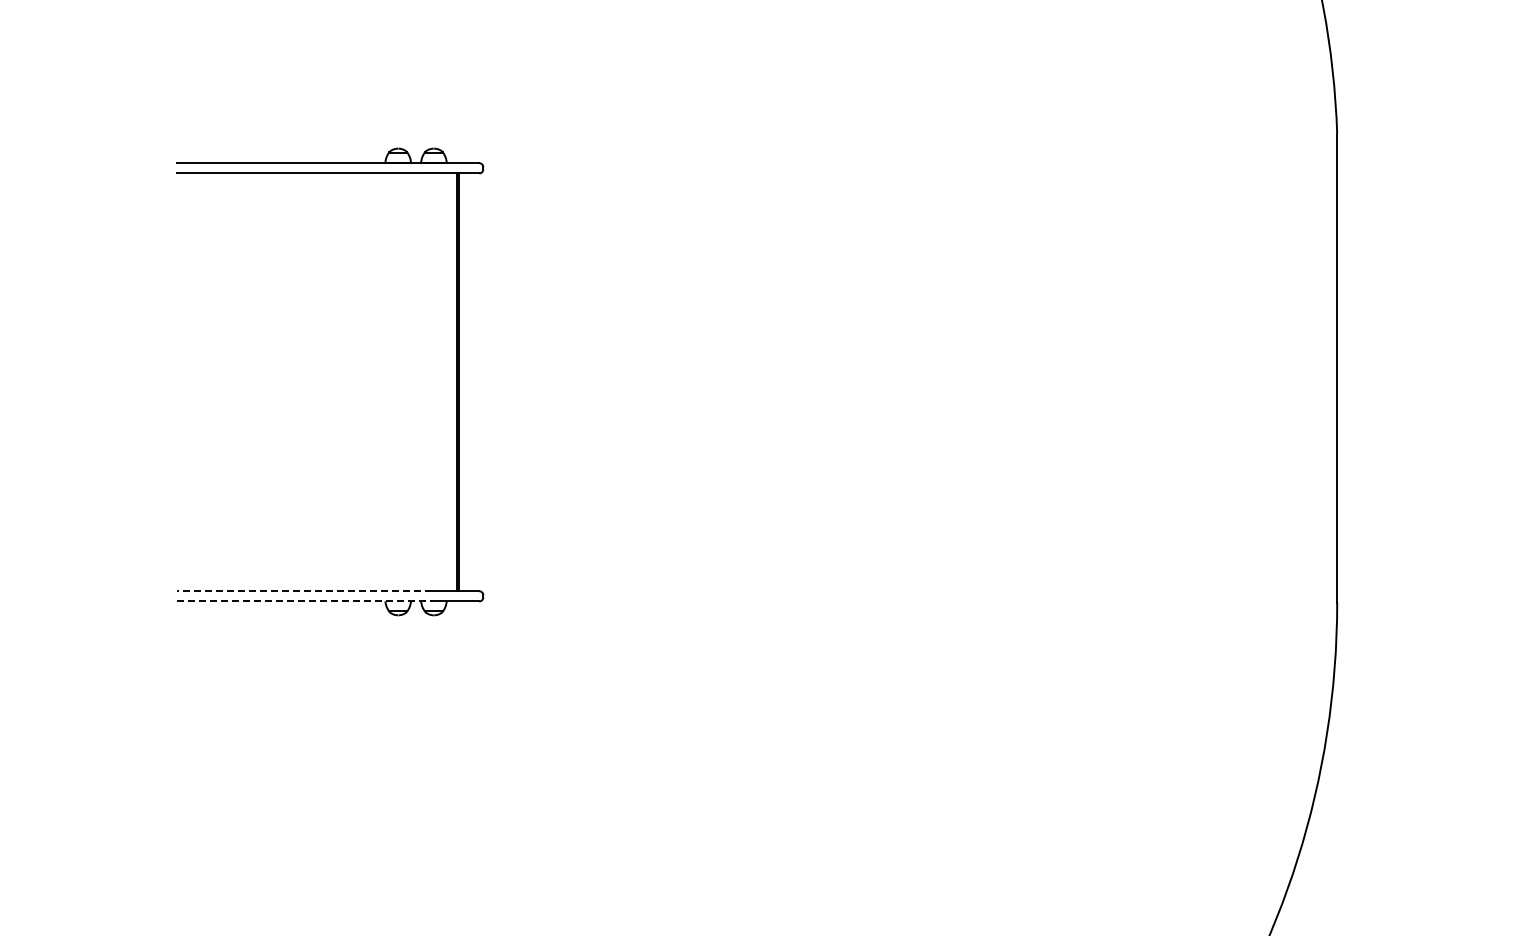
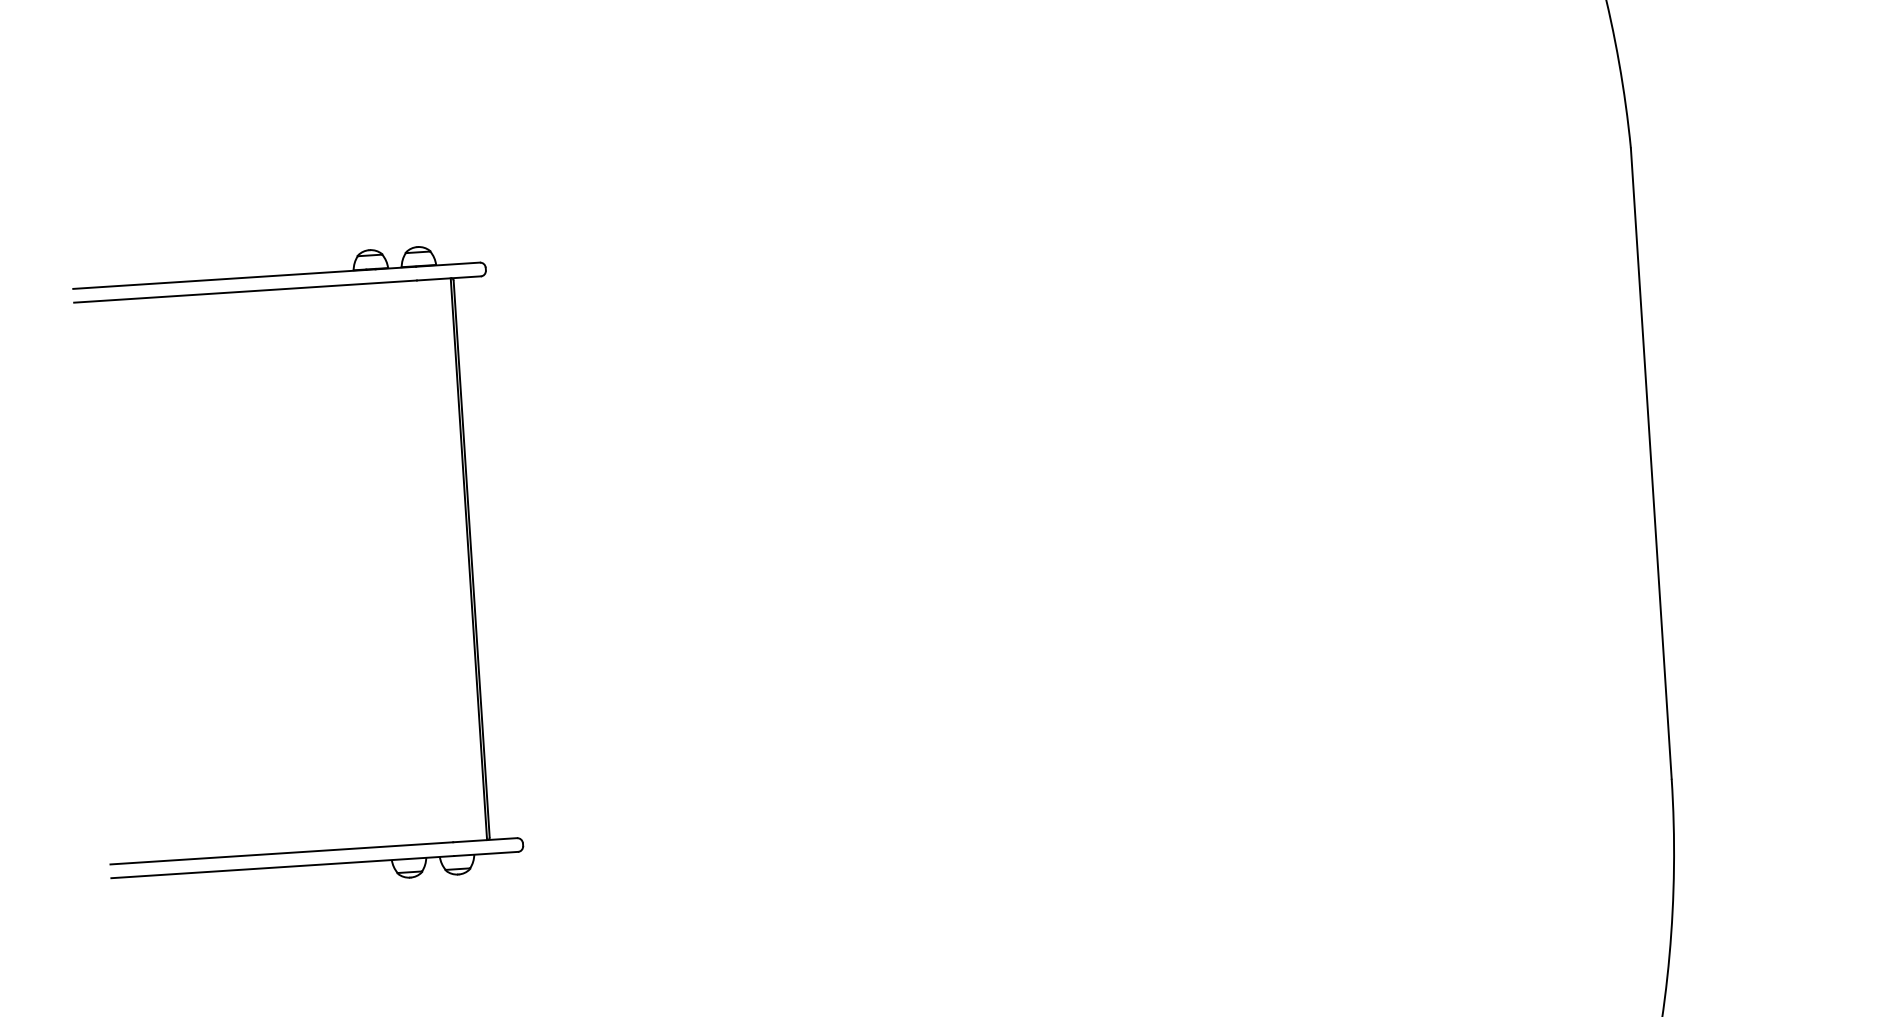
line: (303, 591) -> (280, 853), dashed -> solid
line: (304, 601) -> (283, 867), dashed -> solid

